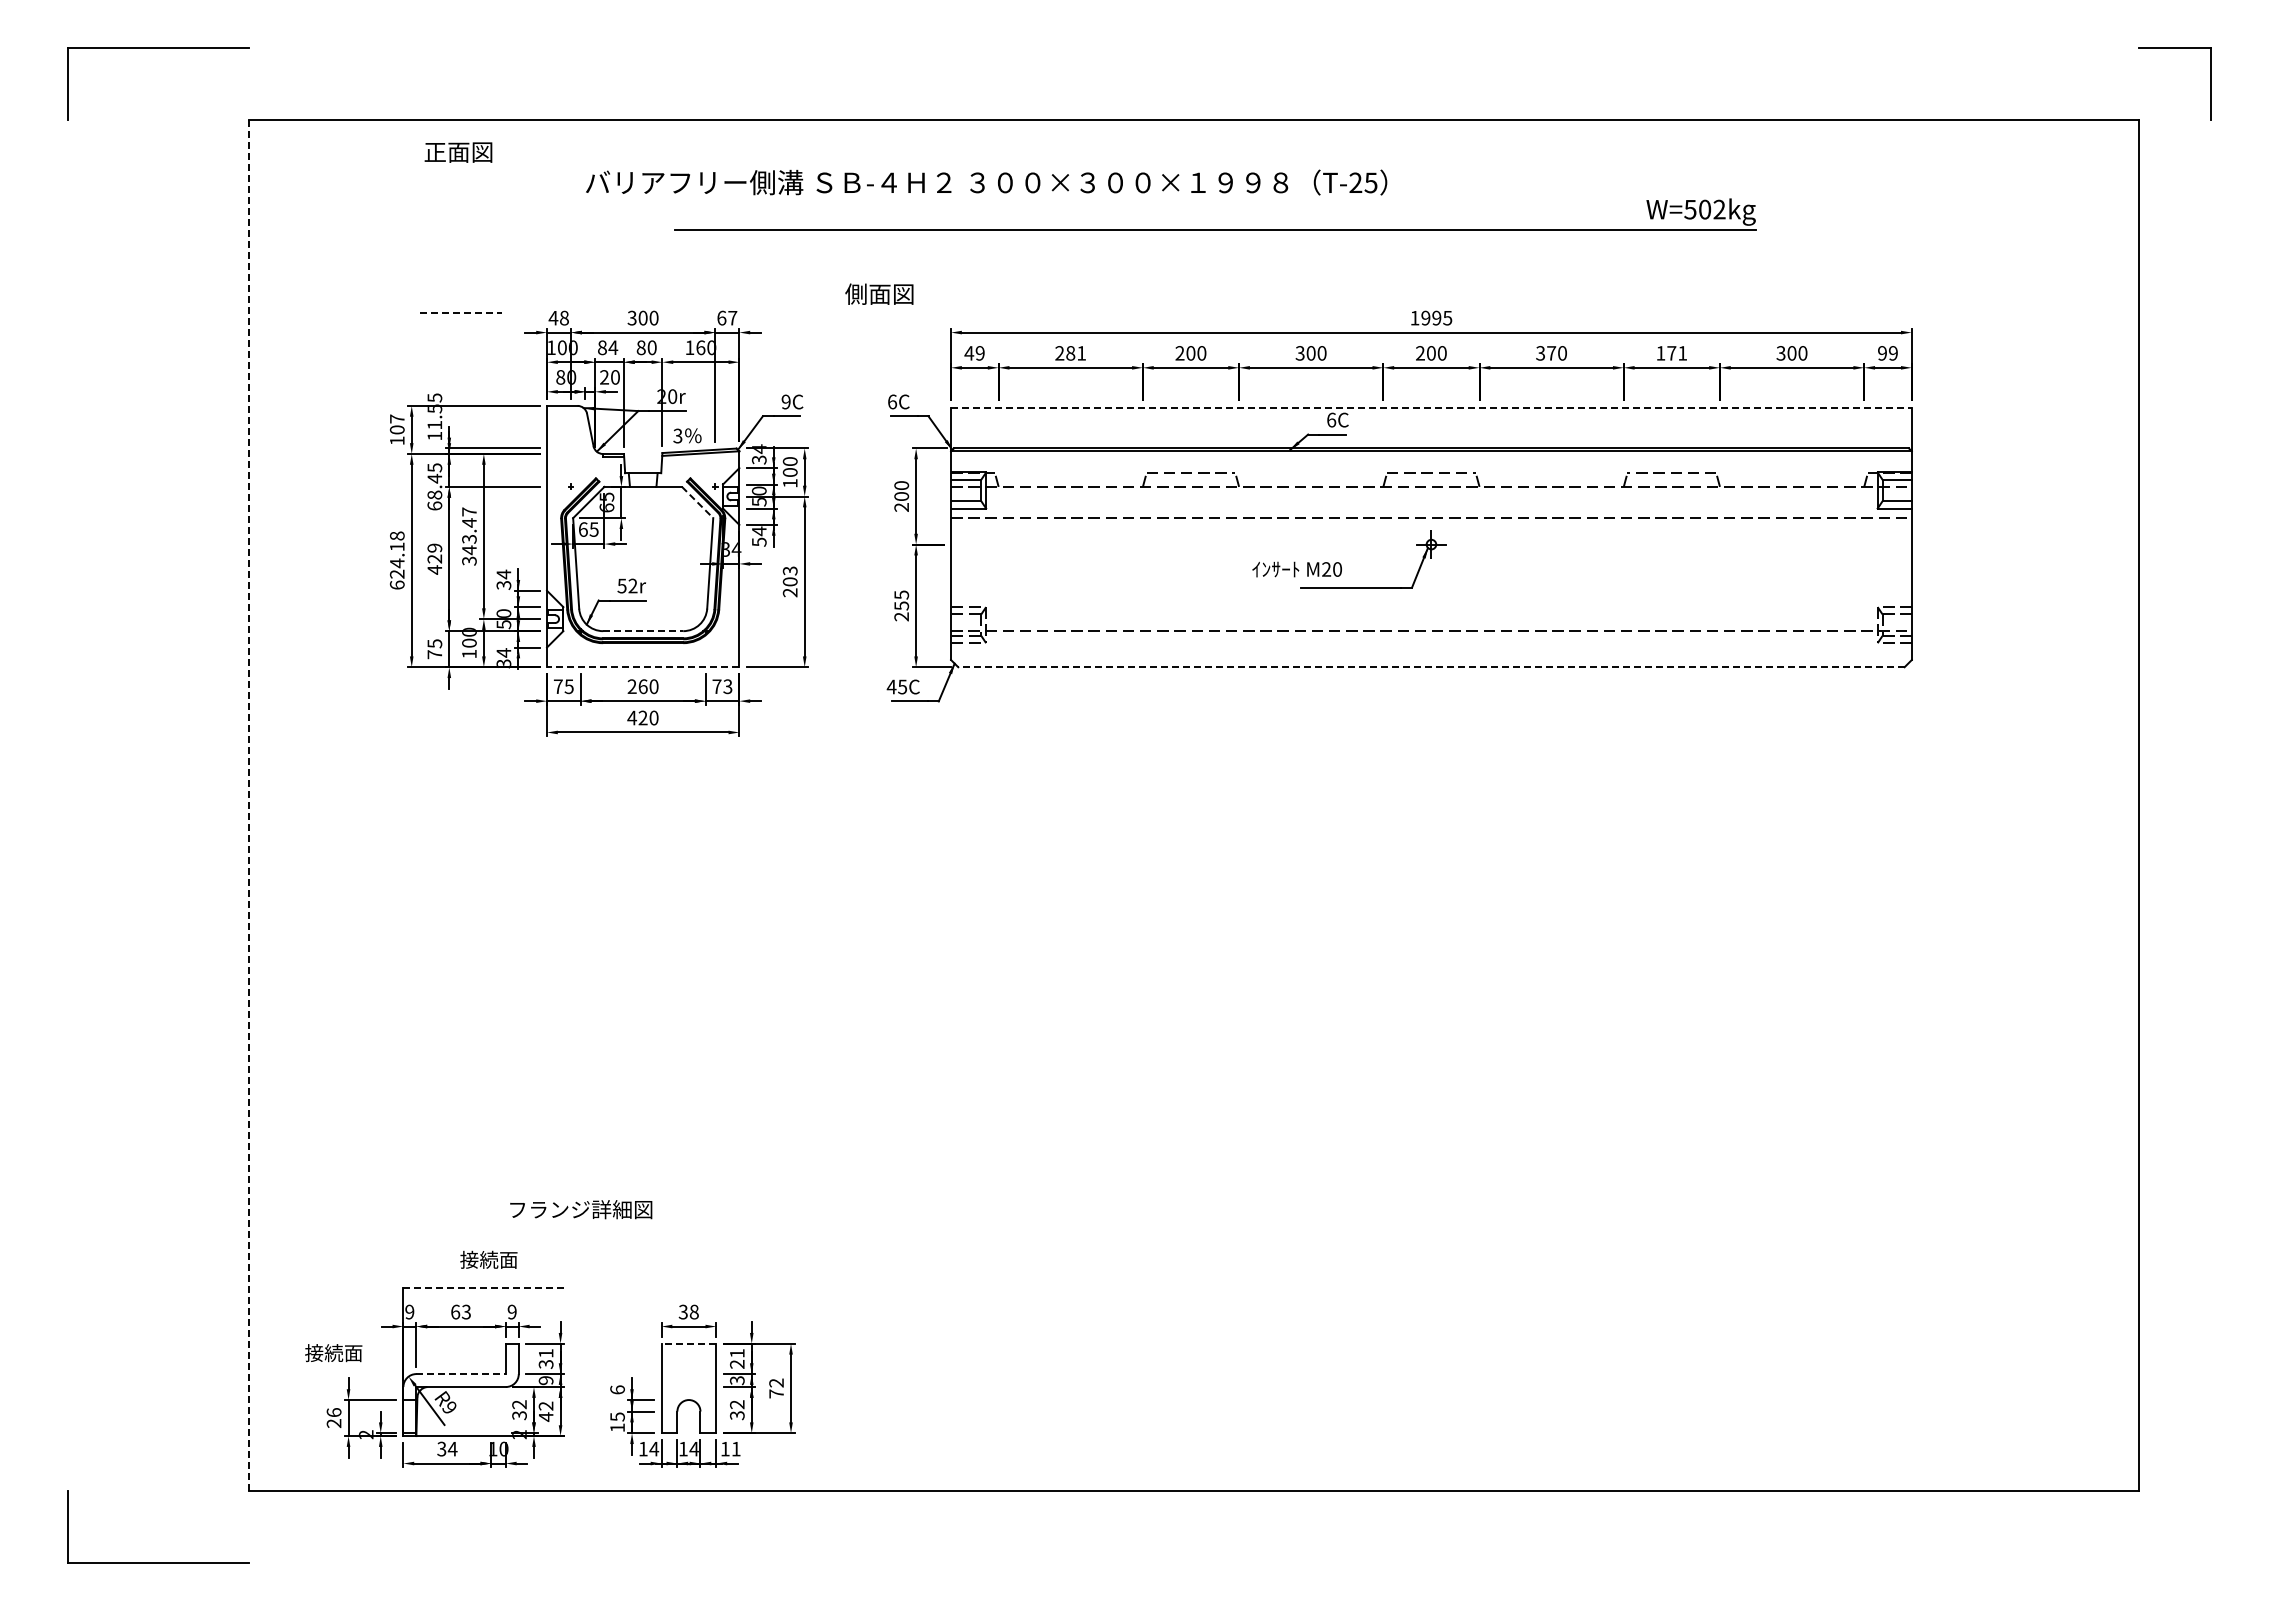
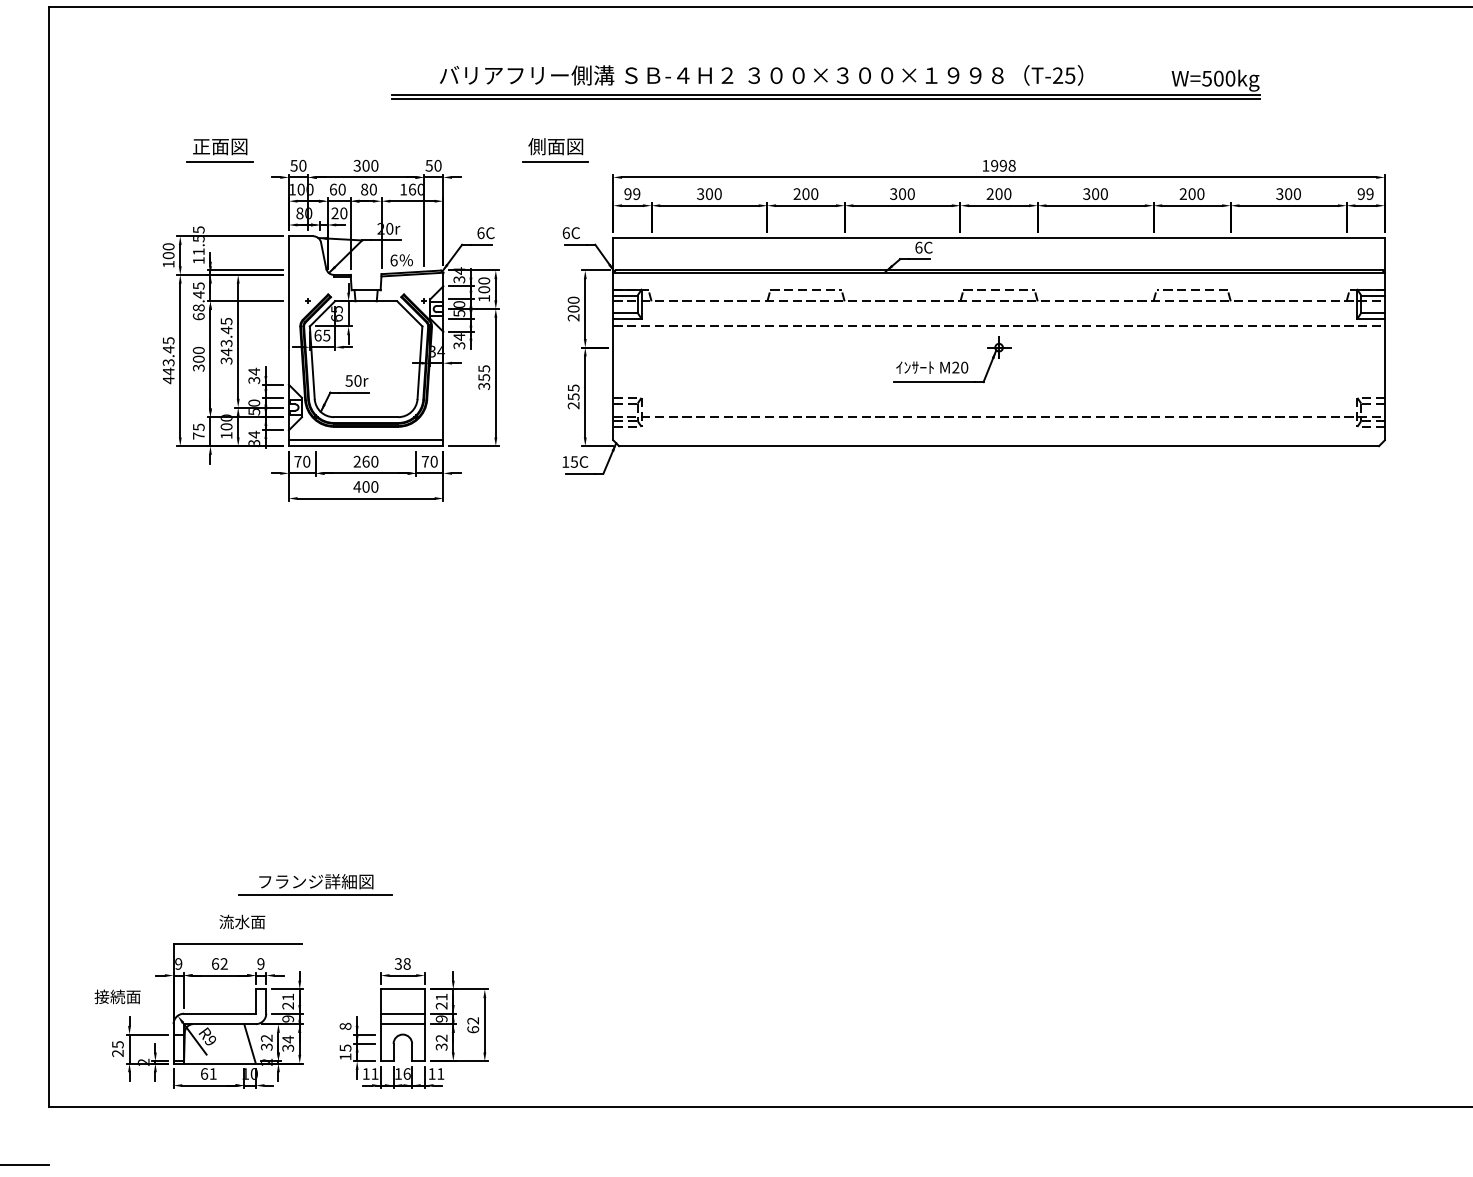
text: (458, 152) -> (220, 146), moved
text: (986, 182) -> (761, 75), moved
text: (1719, 209) -> (1230, 78), W=502kg -> W=500kg
line: (1214, 235) -> (824, 99), added
line: (461, 313) -> (220, 162), dashed -> solid
line: (879, 313) -> (555, 162), added
text: (727, 317) -> (433, 165), 67 -> 50
text: (1447, 317) -> (1011, 165), 1995 -> 1998
text: (558, 318) -> (298, 166), 48 -> 50
text: (608, 347) -> (338, 189), 84 -> 60
text: (969, 353) -> (628, 194), 49 -> 99
text: (1070, 353) -> (709, 194), 281 -> 300
text: (1551, 353) -> (1095, 194), 370 -> 300
text: (1671, 353) -> (1191, 194), 171 -> 200
text: (785, 401) -> (480, 232), 9C -> 6C
line: (1431, 407) -> (999, 237), dashed -> solid
text: (396, 418) -> (168, 246), 107 -> 100
text: (677, 435) -> (393, 260), 3 -> 6
line: (697, 502) -> (409, 313), dashed -> solid
text: (469, 511) -> (226, 321), 343.47 -> 343.45
text: (758, 541) -> (458, 345), 54 -> 34
text: (434, 558) -> (198, 358), 429 -> 300
text: (396, 560) -> (168, 360), 624.18 -> 443.45
text: (1296, 569) -> (931, 367), moved
text: (789, 581) -> (483, 377), 203 -> 355
text: (632, 585) -> (357, 380), 52r -> 50r
line: (643, 631) -> (366, 417), dashed -> solid
line: (643, 660) -> (366, 440), added
line: (642, 667) -> (365, 446), dashed -> solid
line: (1430, 667) -> (998, 446), dashed -> solid
text: (568, 686) -> (306, 461), 75 -> 70
text: (727, 686) -> (433, 461), 73 -> 70
text: (891, 686) -> (565, 461), 45C -> 15C
text: (642, 717) -> (365, 486), 420 -> 400
line: (248, 805) -> (49, 557), dashed -> solid
line: (579, 1226) -> (314, 895), added
text: (479, 1259) -> (234, 921), 接続面 -> 流水面
line: (484, 1287) -> (238, 944), dashed -> solid
text: (465, 1312) -> (223, 964), 63 -> 62
line: (688, 1343) -> (402, 989), dashed -> solid
text: (546, 1364) -> (288, 1006), 31 -> 21
line: (461, 1374) -> (220, 1014), dashed -> solid
line: (688, 1374) -> (402, 1014), added
text: (737, 1380) -> (441, 1018), 3 -> 9
line: (688, 1387) -> (402, 1024), added
text: (617, 1389) -> (345, 1026), 6 -> 8
text: (776, 1393) -> (473, 1029), 72 -> 62
line: (498, 1411) -> (249, 1043), added
text: (545, 1411) -> (287, 1043), 42 -> 34
text: (333, 1412) -> (117, 1044), 26 -> 25
text: (447, 1448) -> (208, 1073), 34 -> 61
text: (693, 1448) -> (406, 1073), 14 -> 16
text: (654, 1449) -> (375, 1074), 14 -> 11

